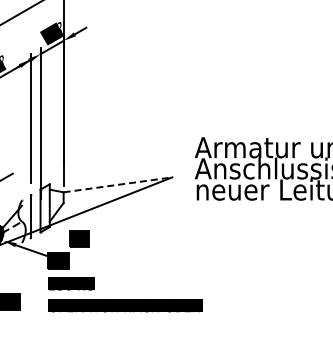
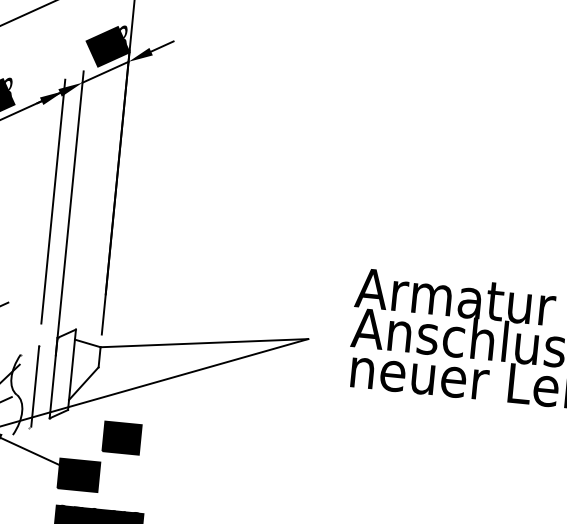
line: (118, 184) -> (205, 342), dashed -> solid

